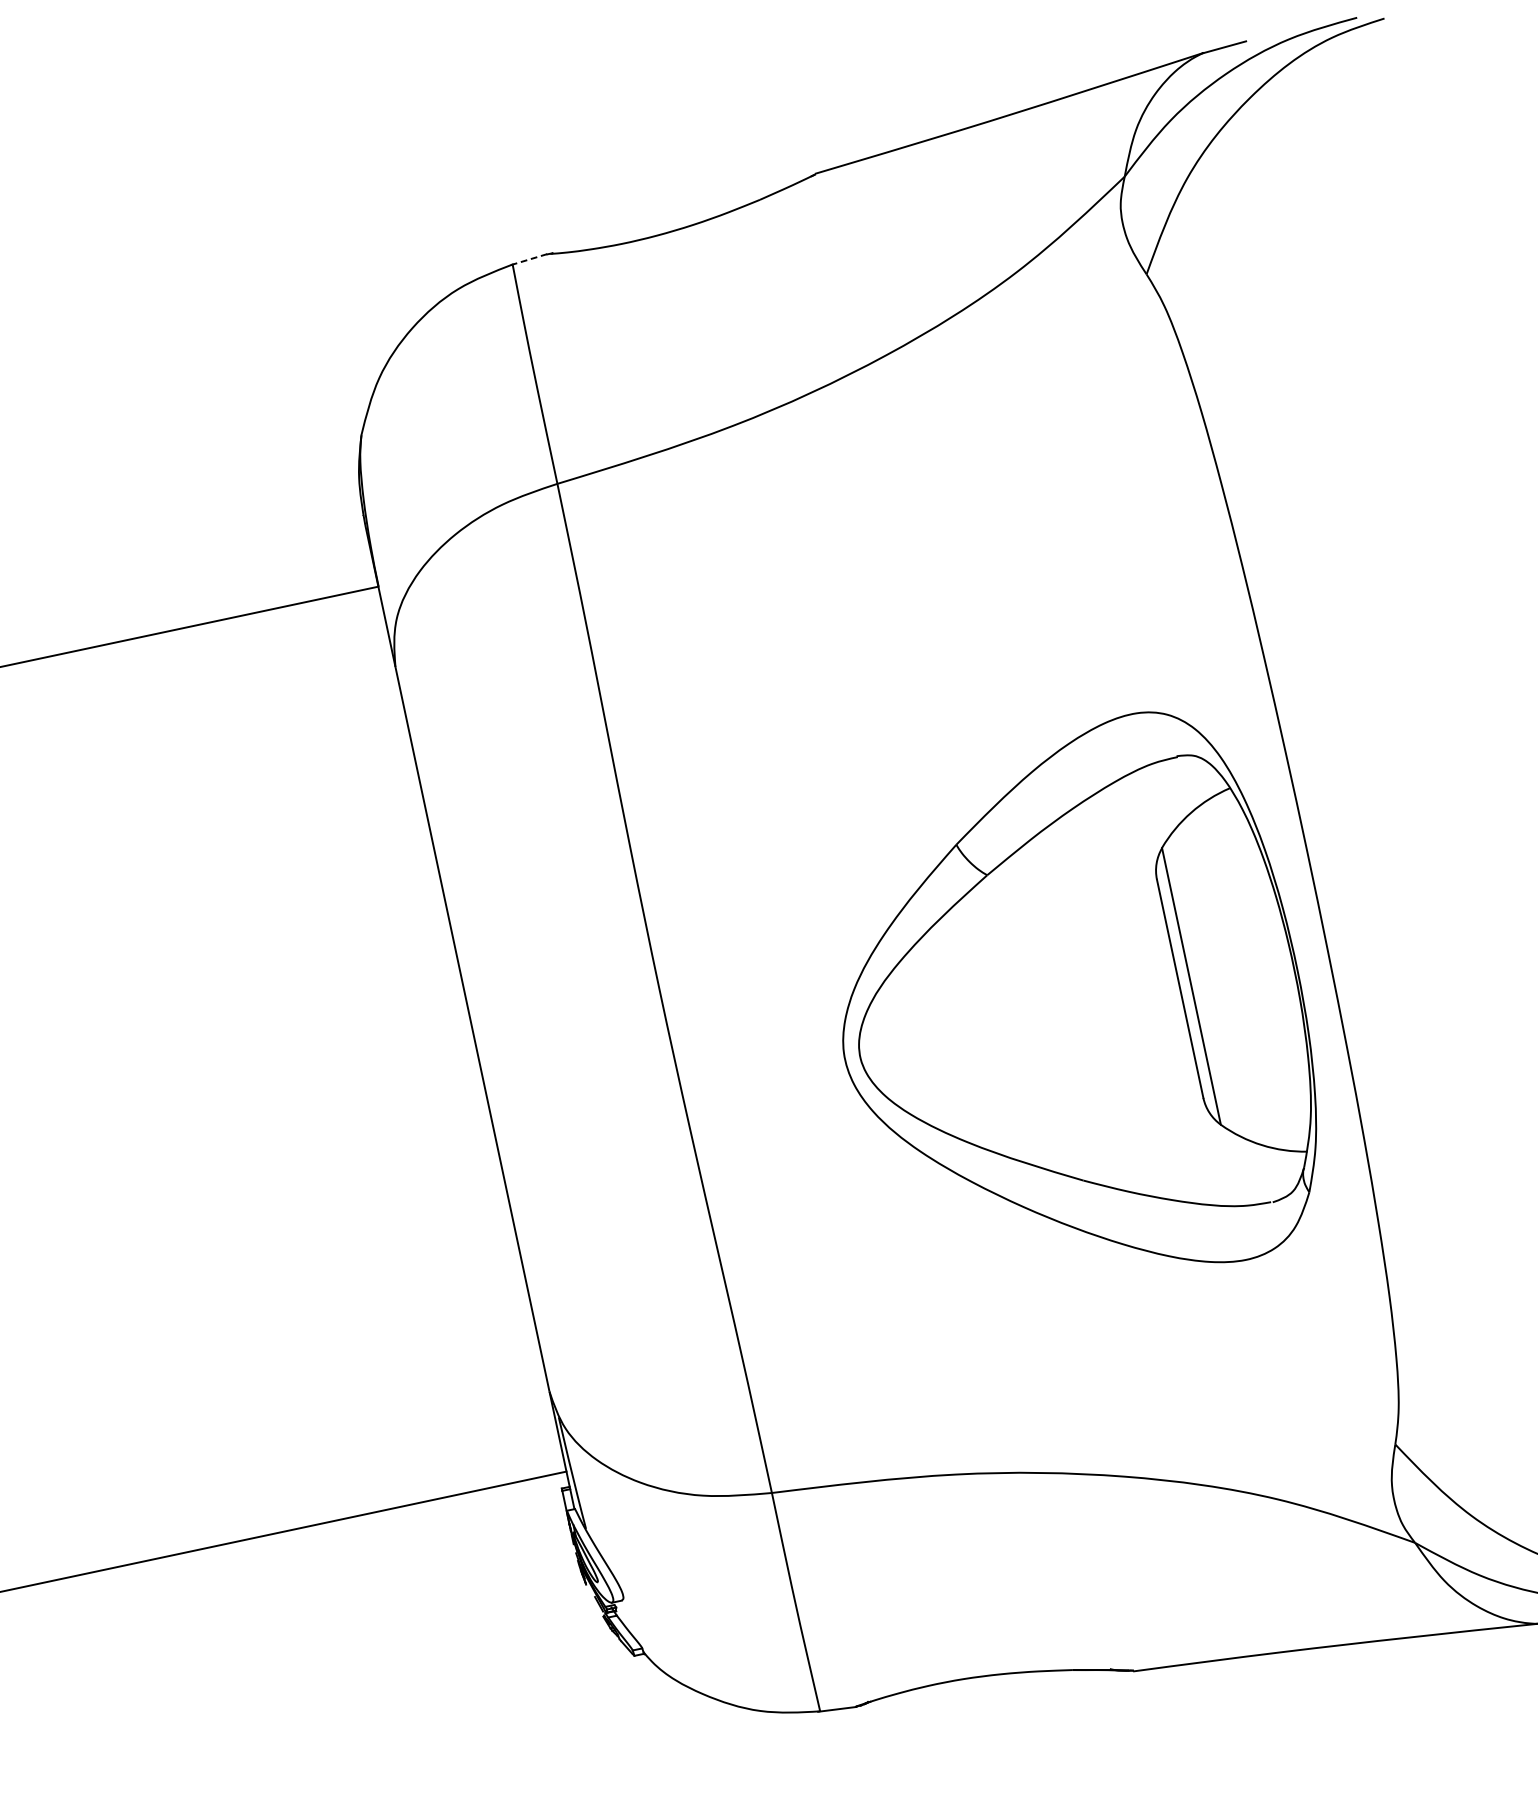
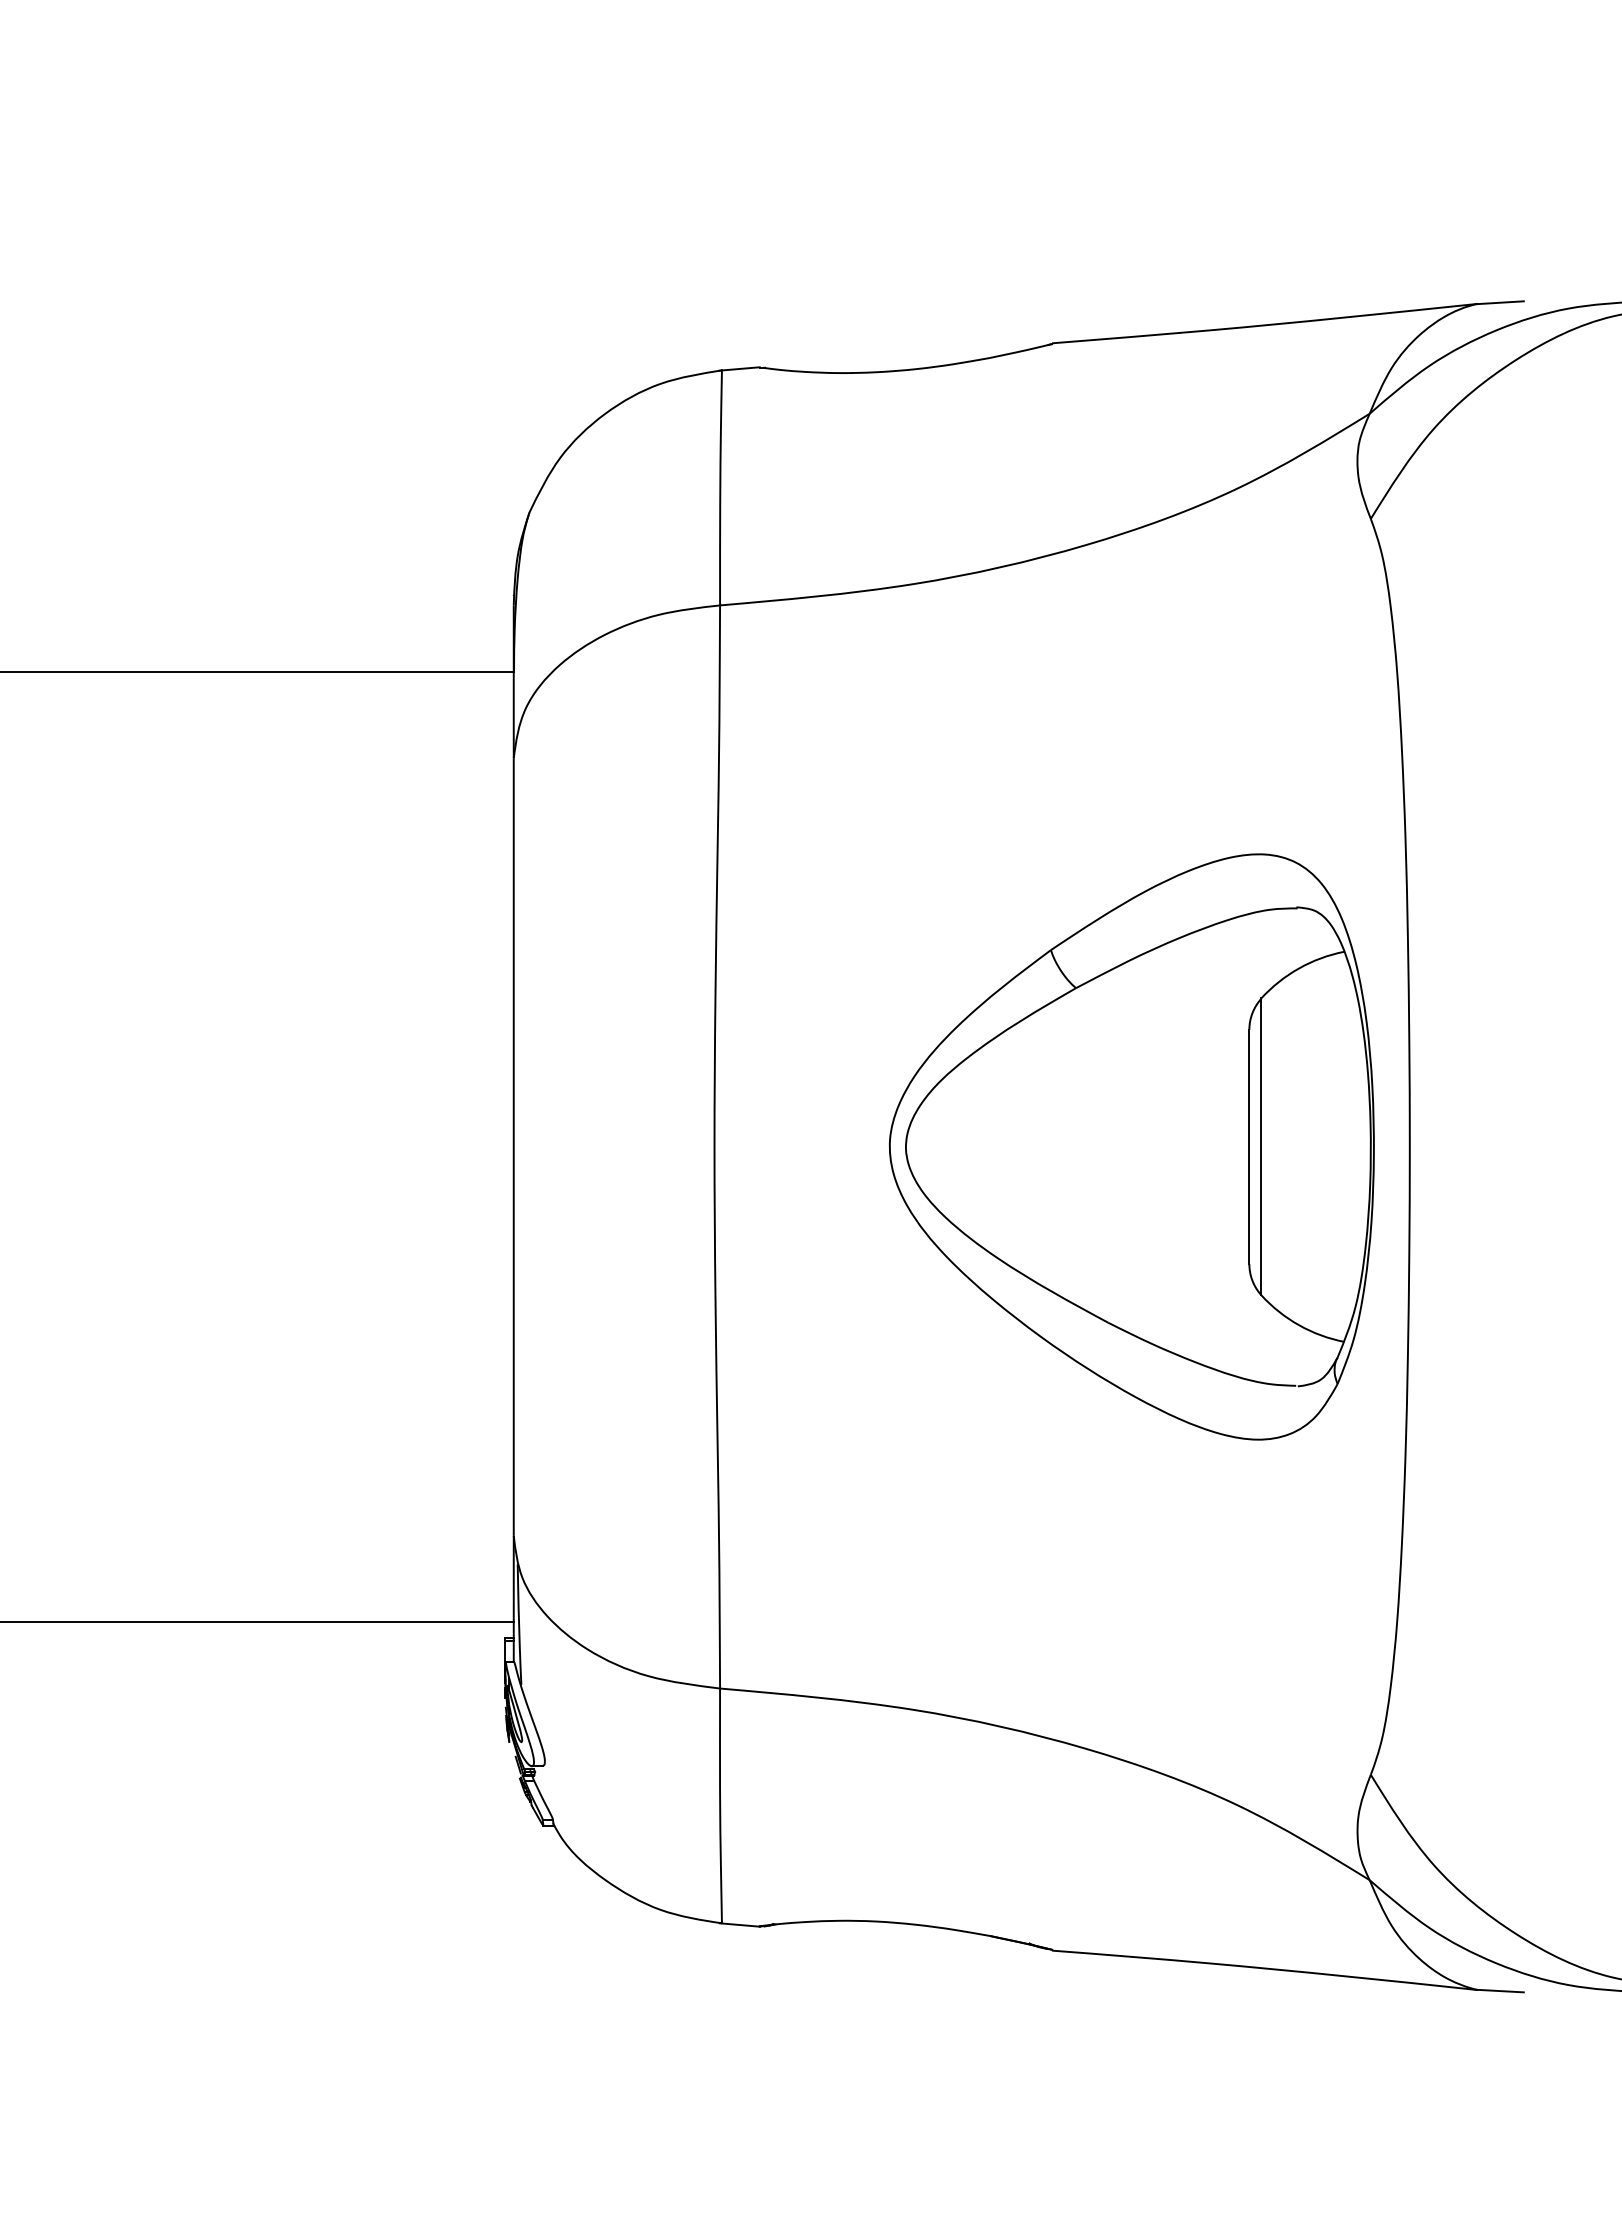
line: (528, 260) -> (739, 369), dashed -> solid
part: (1070, 1011) -> (1131, 1146), moved

